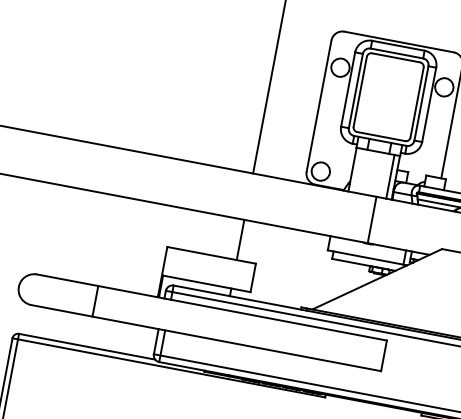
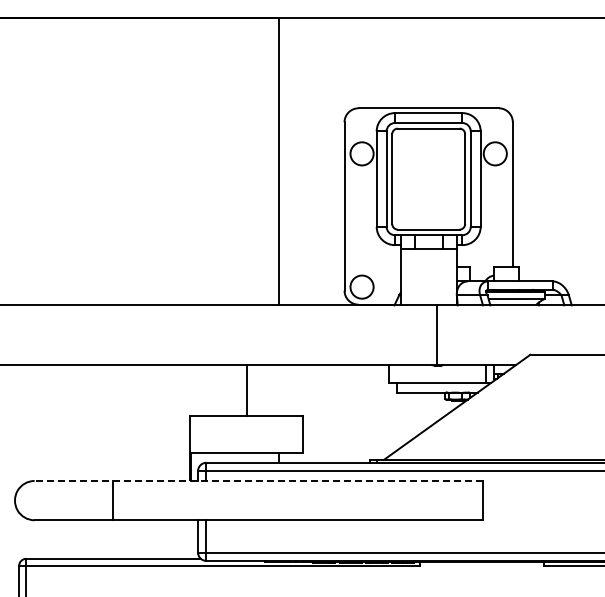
line: (390, 176) -> (449, 277), removed
line: (240, 239) -> (246, 390), moved
line: (211, 307) -> (258, 480), solid -> dashed

